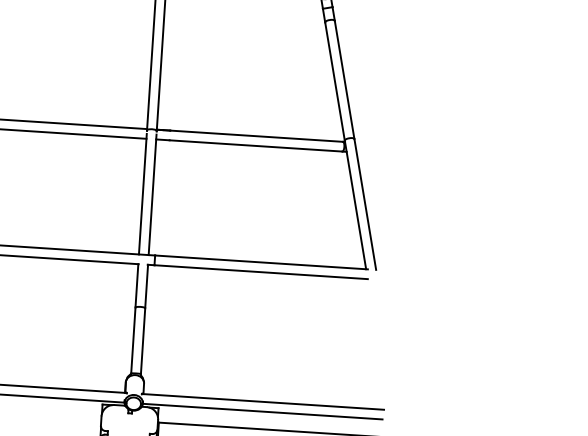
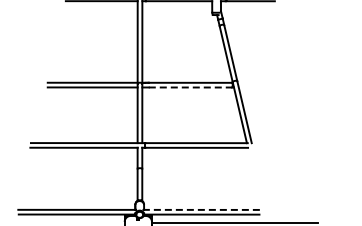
line: (256, 145) -> (190, 87), solid -> dashed
line: (262, 400) -> (201, 209), solid -> dashed

